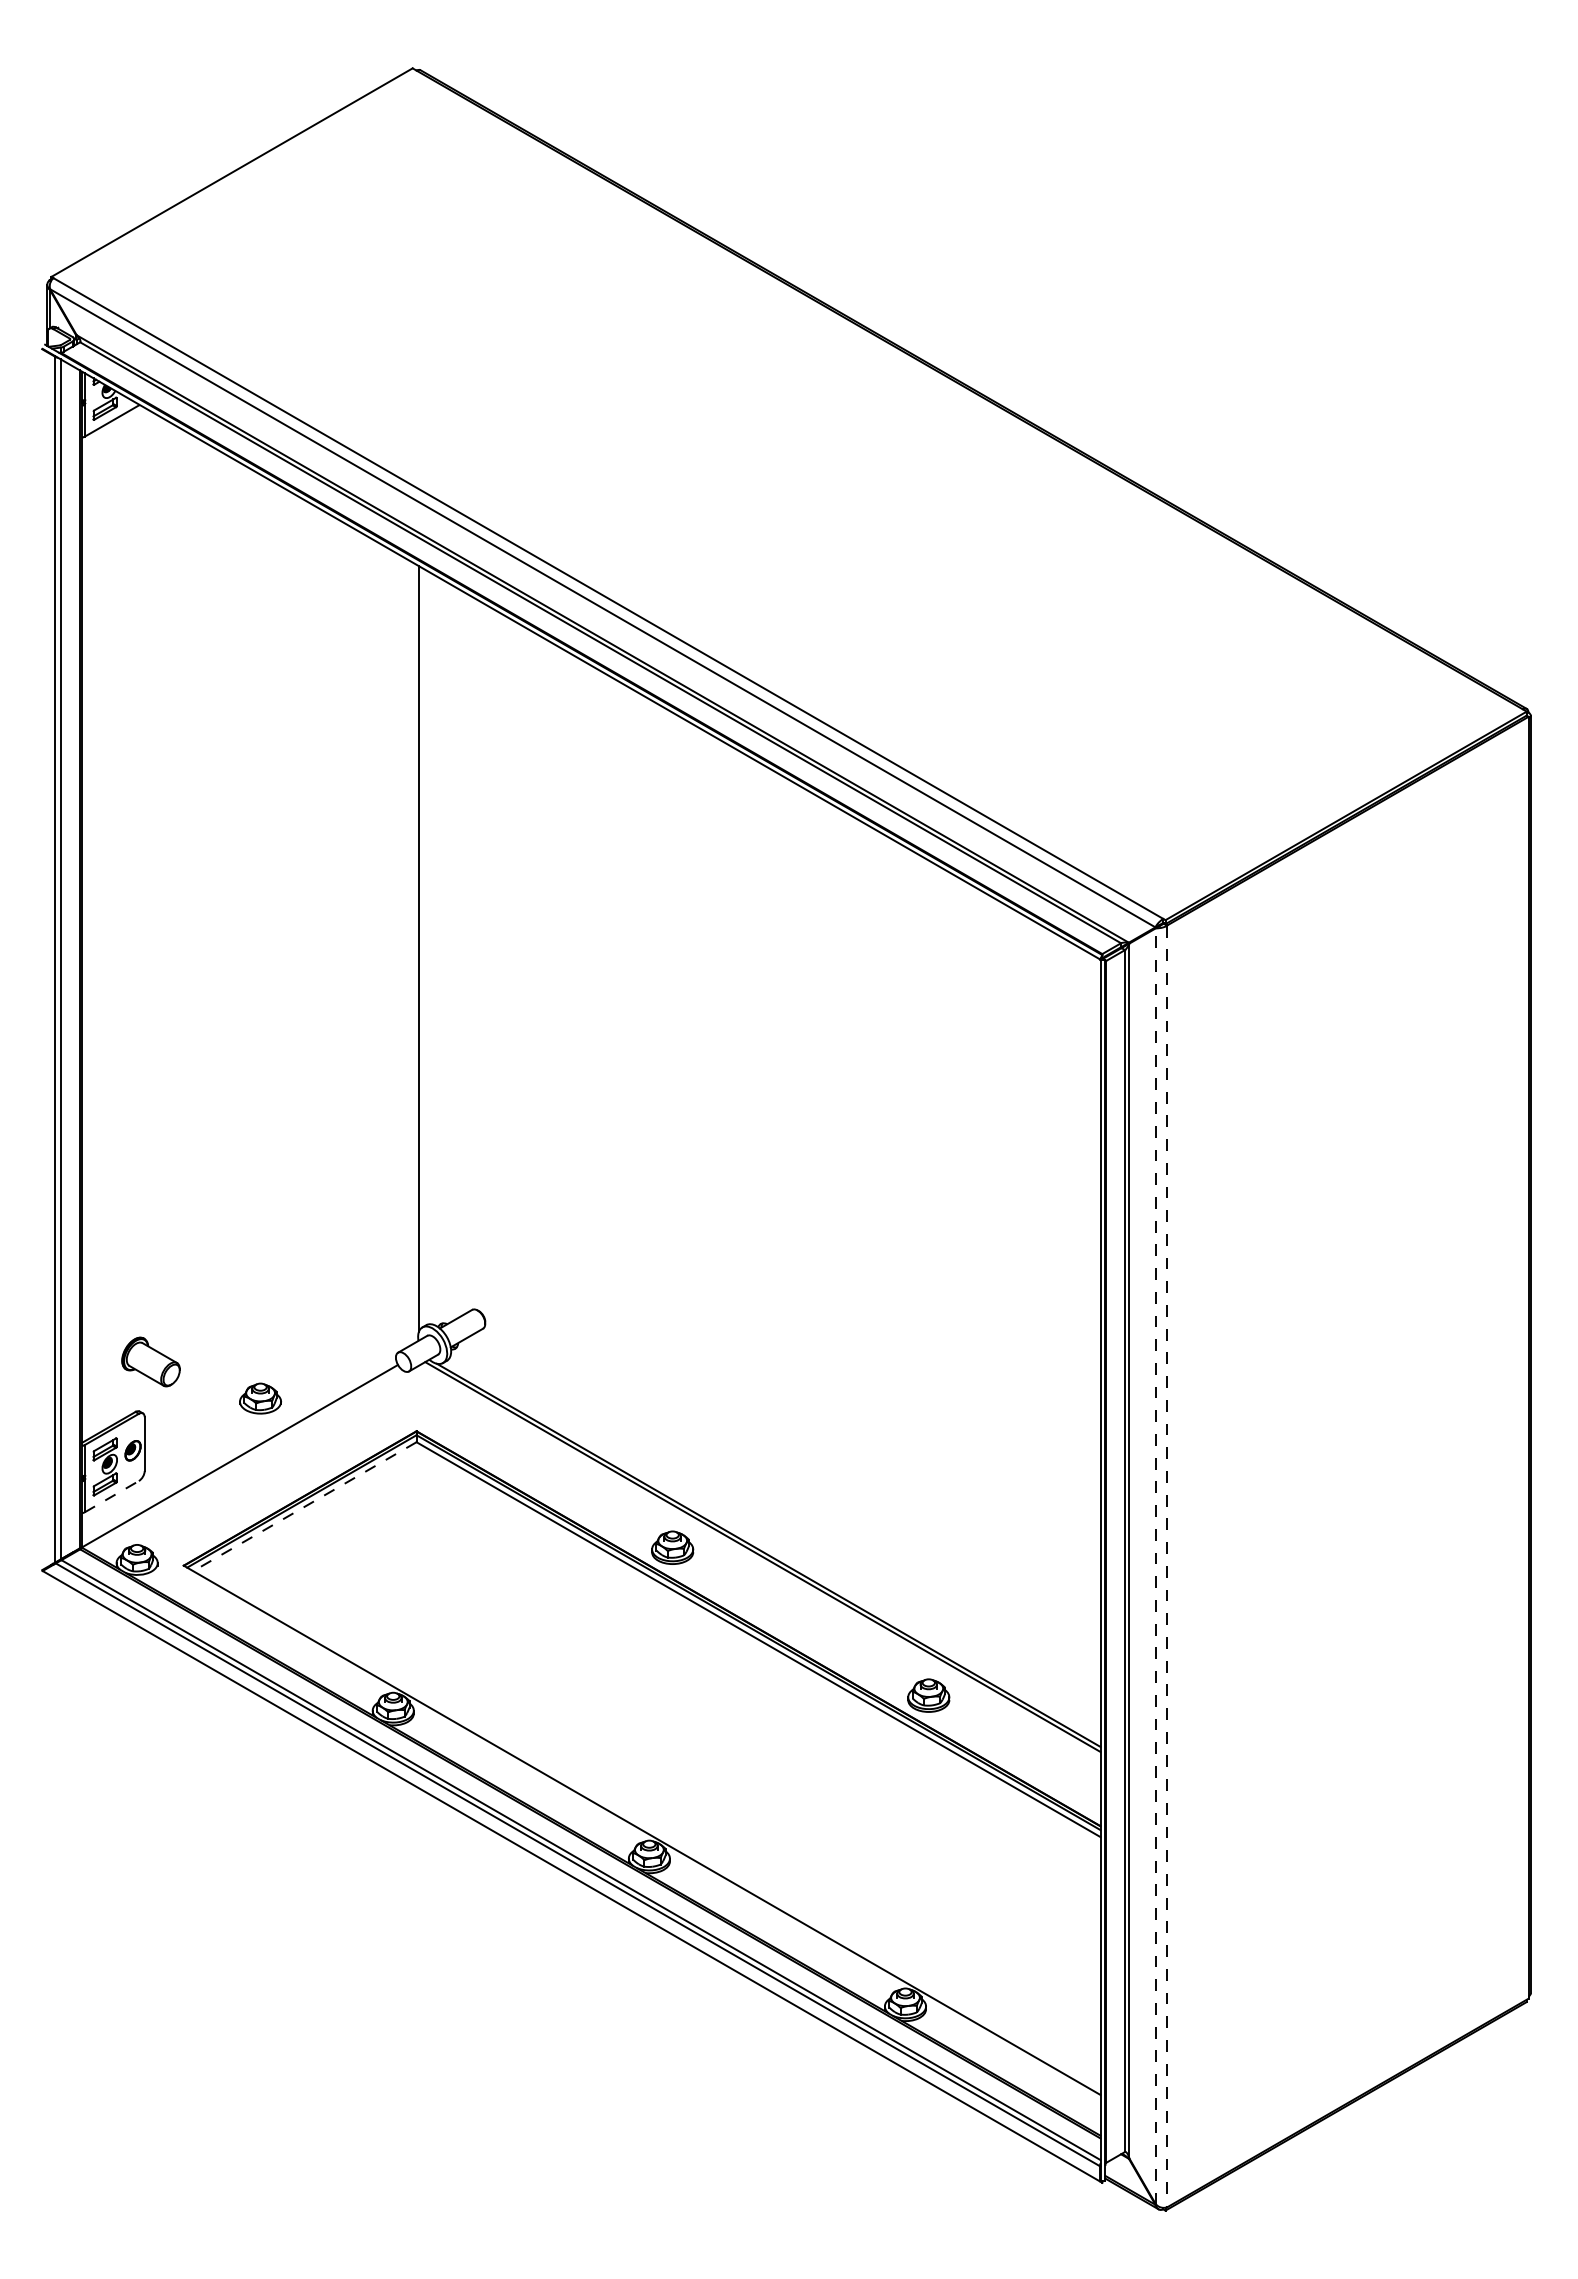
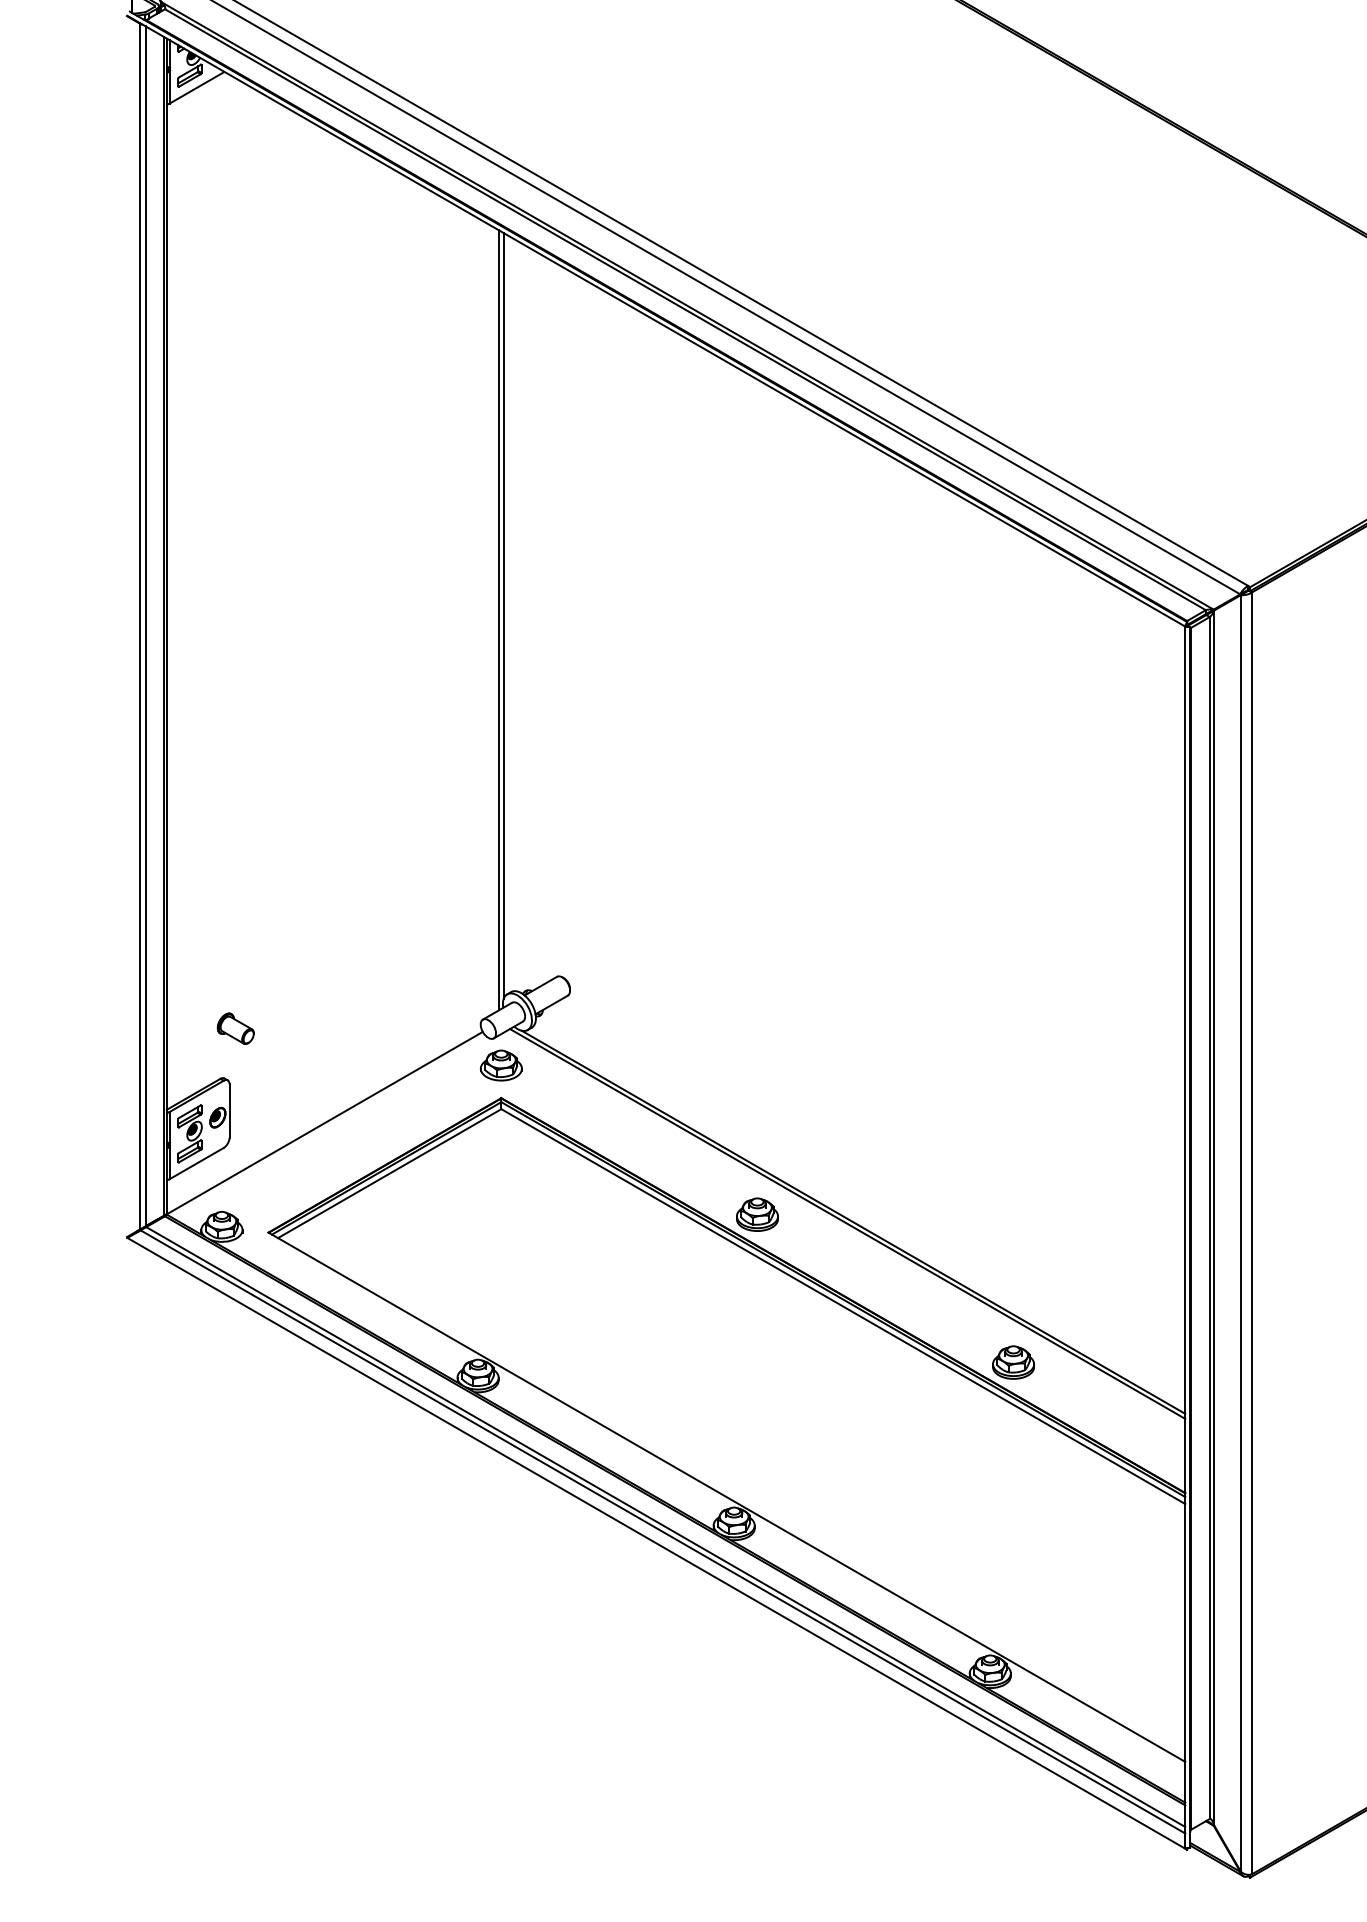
line: (414, 953) -> (499, 620), added
part: (150, 1361) -> (235, 1028), size x0.62
part: (260, 1398) -> (501, 1065), moved
line: (112, 1496) -> (197, 1163), dashed -> solid
line: (304, 1506) -> (389, 1173), dashed -> solid
line: (1155, 1565) -> (1240, 1232), dashed -> solid
line: (1167, 1566) -> (1252, 1233), dashed -> solid

